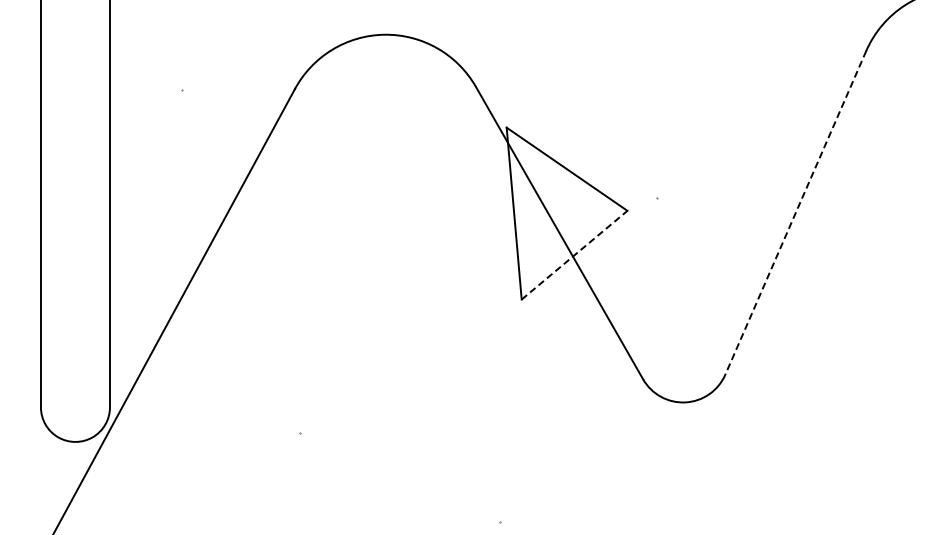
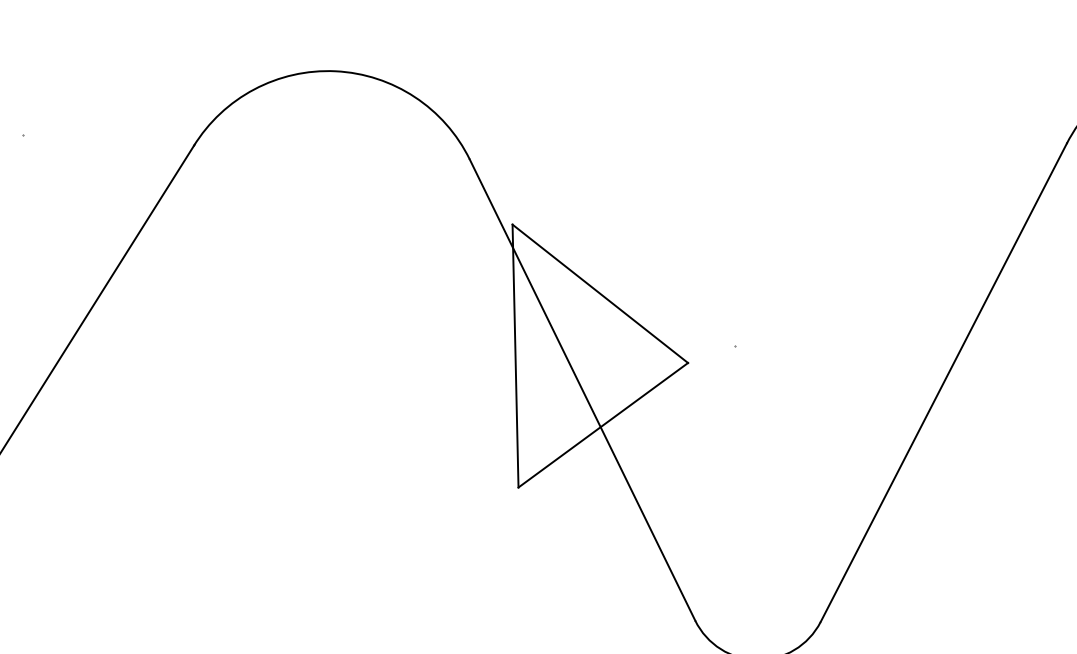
line: (795, 212) -> (943, 382), dashed -> solid
line: (574, 254) -> (603, 424), dashed -> solid

